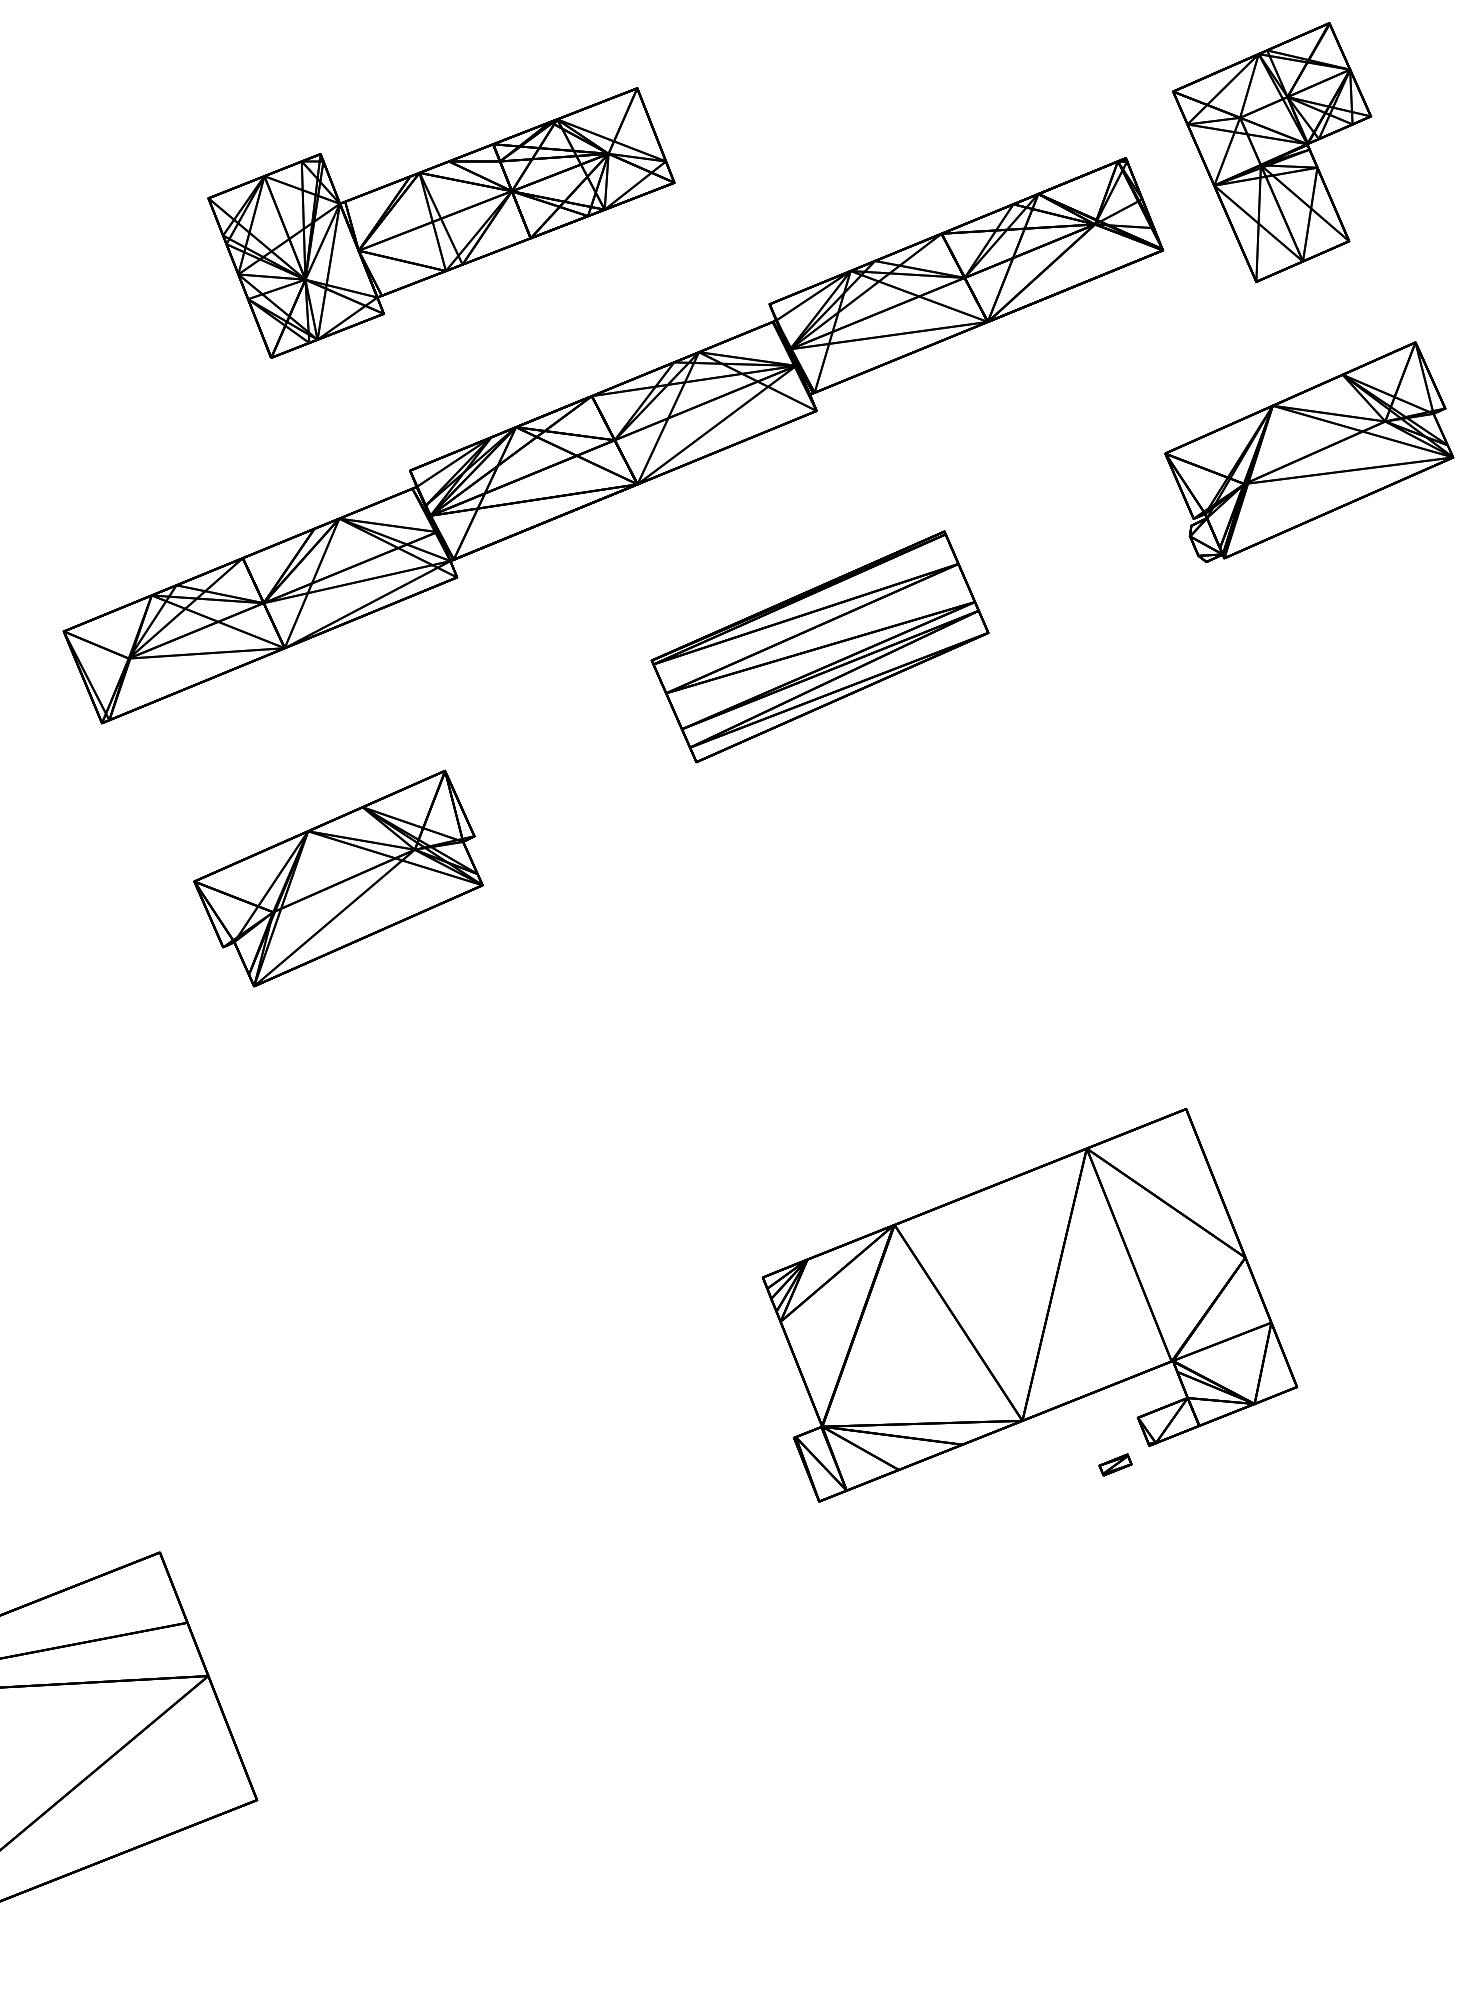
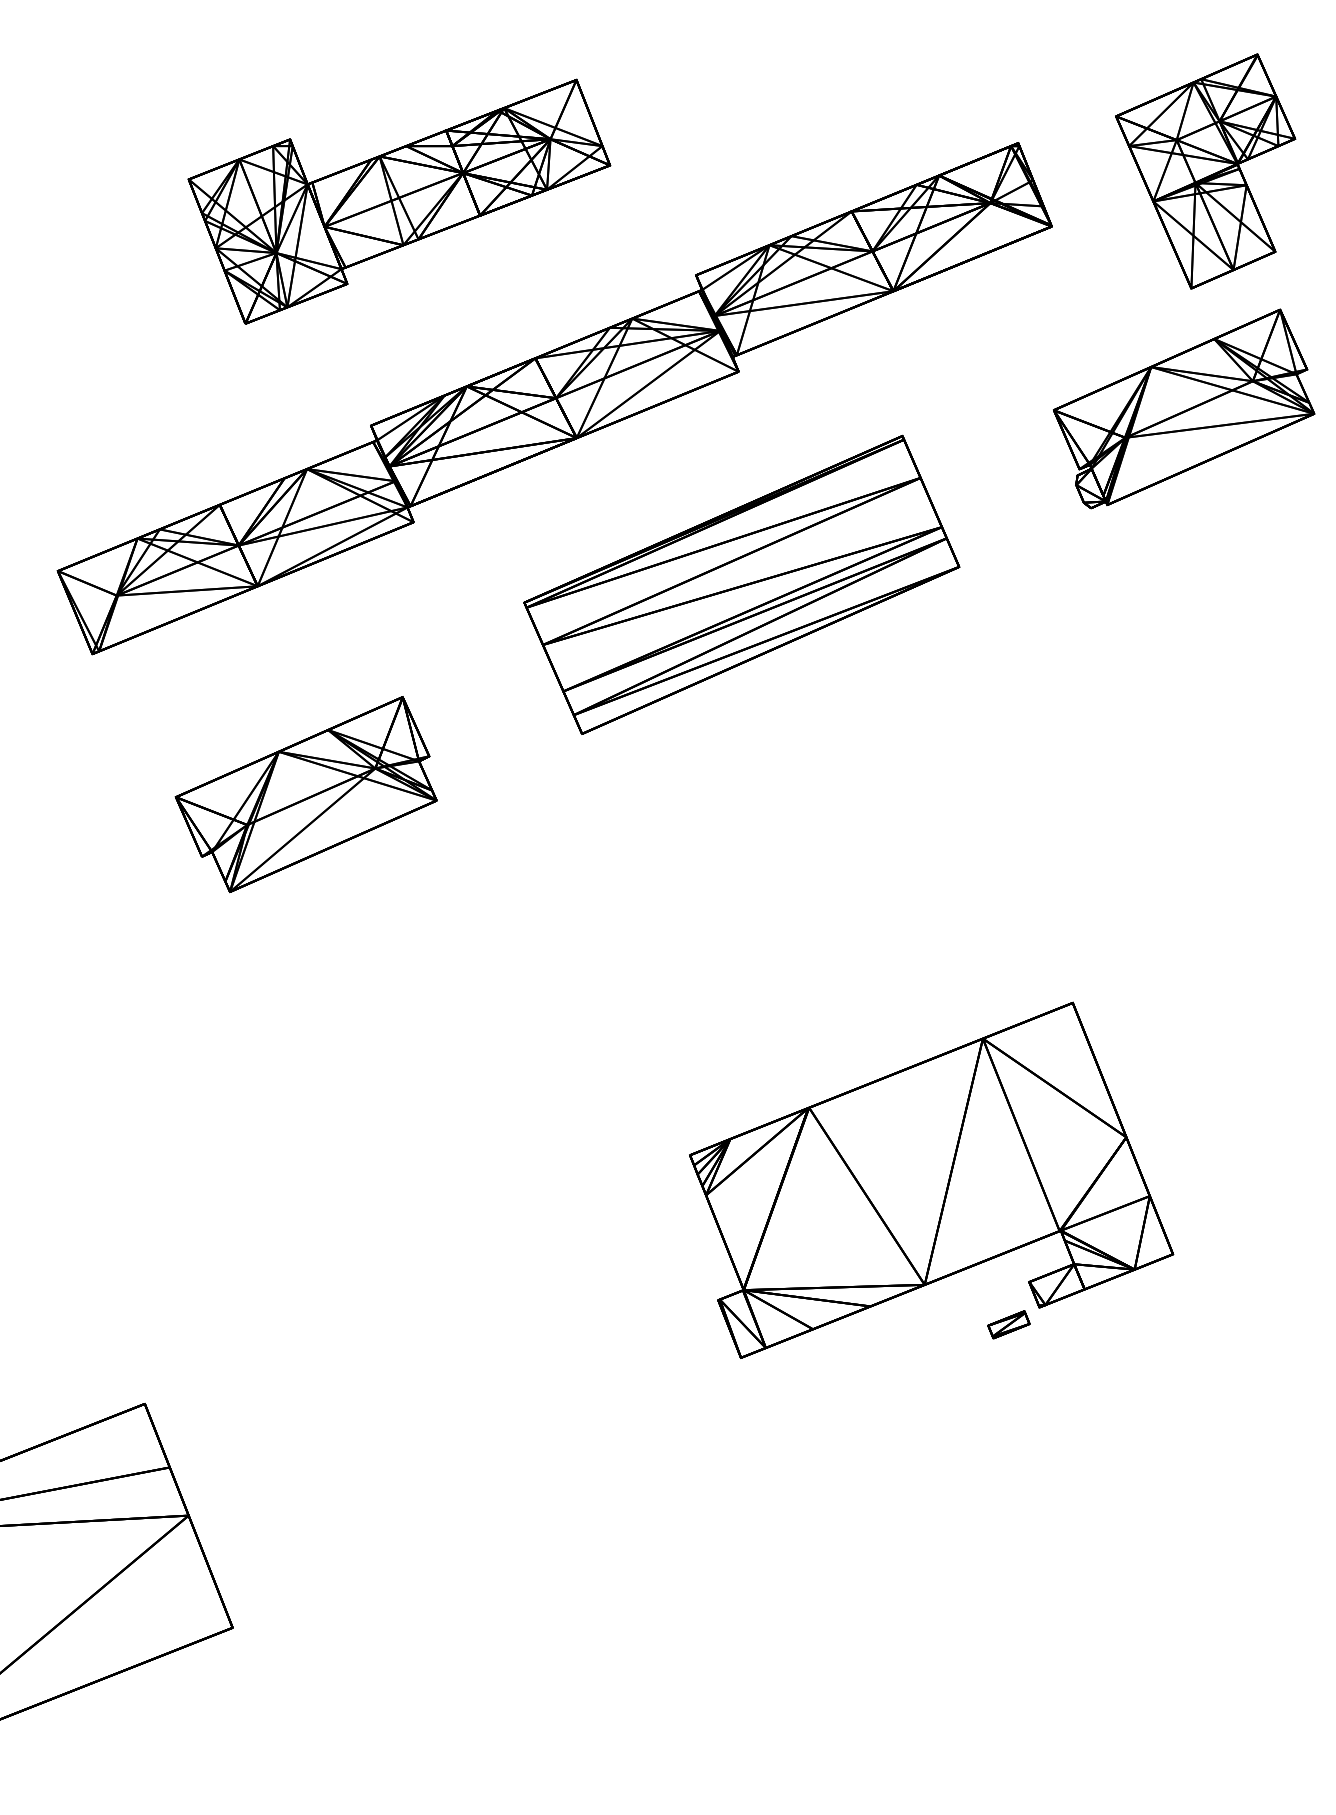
part: (1272, 152) -> (1205, 171), moved
part: (819, 646) -> (741, 584), size x1.43
part: (1115, 1464) -> (1008, 1324), size x1.43

